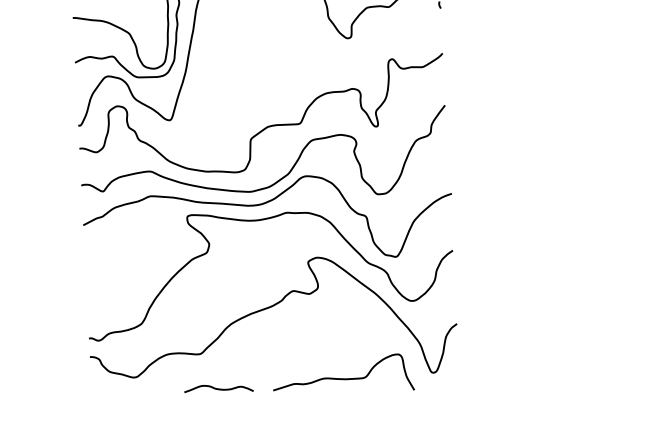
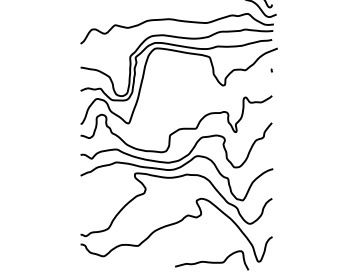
curve: (218, 389) -> (146, 264), removed

